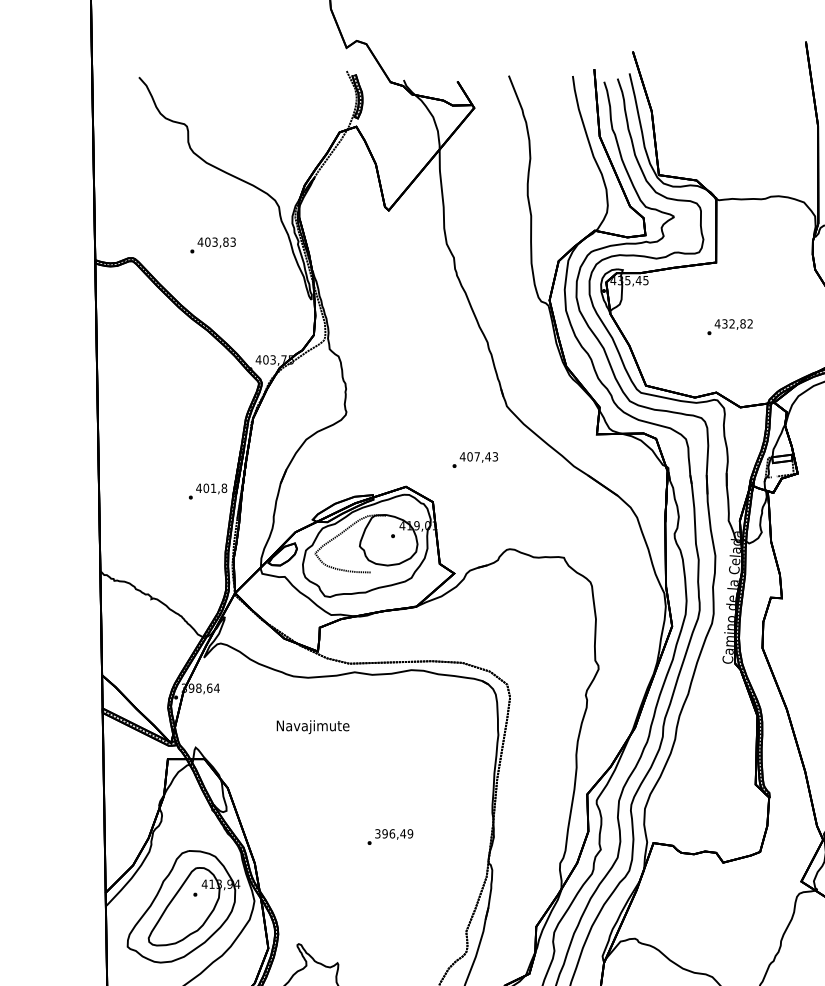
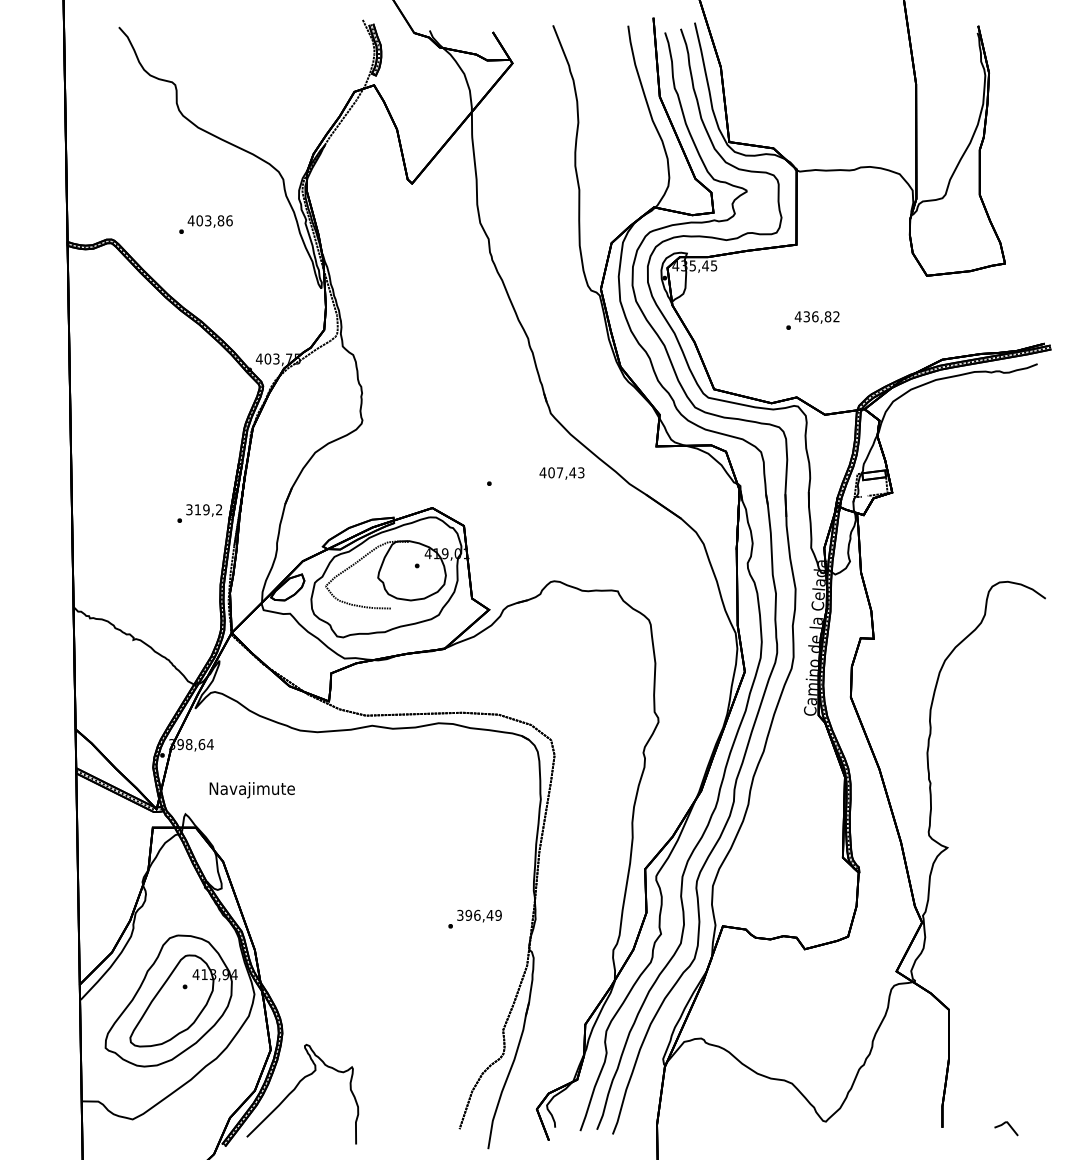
text: (233, 241) -> (229, 220), 403,83 -> 403,86
text: (732, 323) -> (815, 316), 432,82 -> 436,82
text: (478, 457) -> (561, 473), moved
text: (211, 488) -> (203, 509), 401,8 -> 319,2
text: (312, 727) -> (251, 790), moved
text: (389, 836) -> (474, 918), moved

